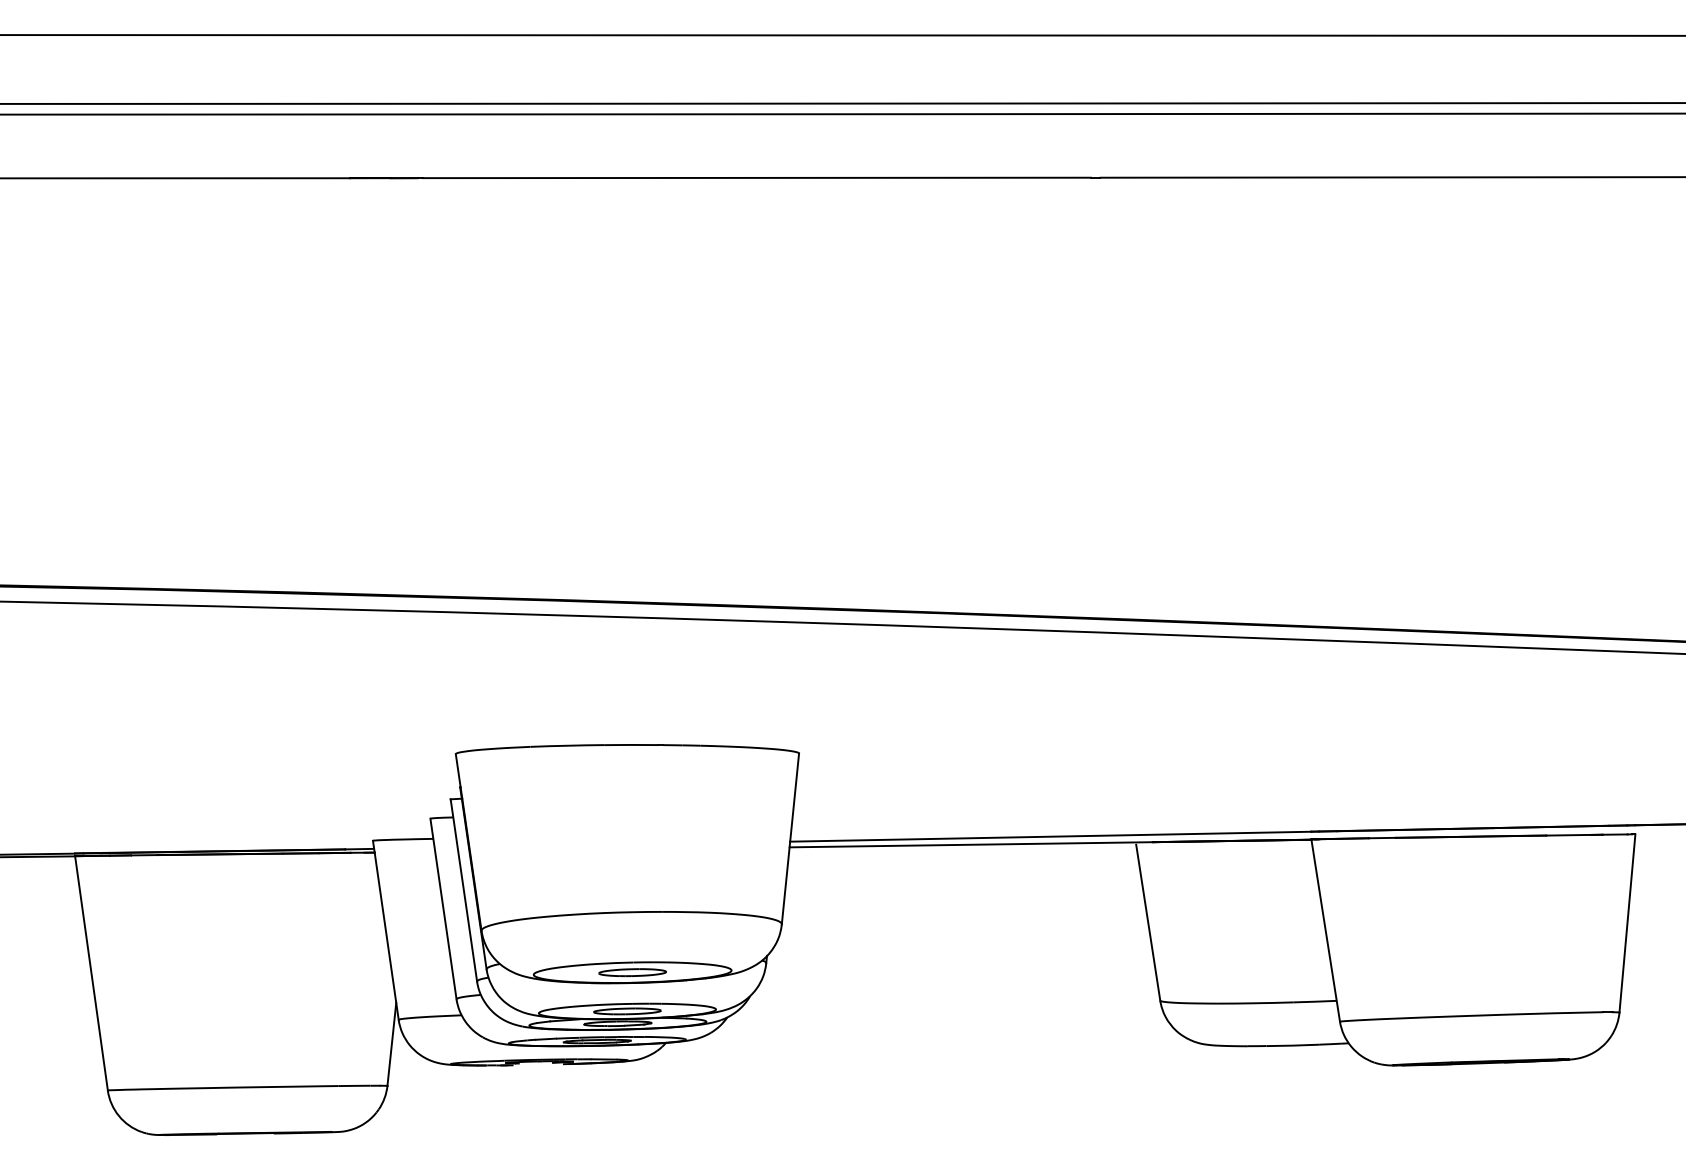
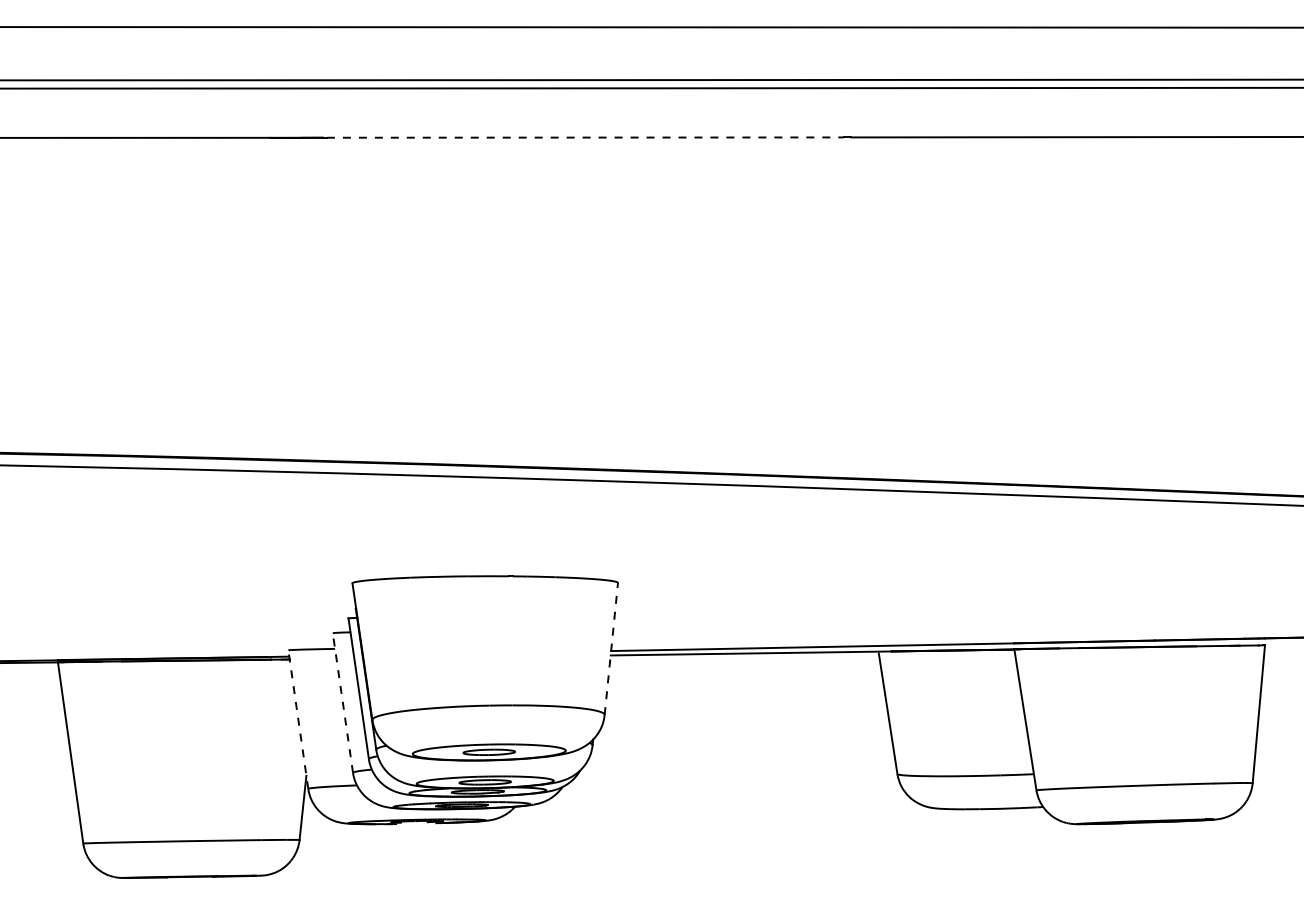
line: (757, 177) -> (585, 137), solid -> dashed
line: (790, 839) -> (611, 649), solid -> dashed
line: (443, 908) -> (342, 702), solid -> dashed
line: (385, 929) -> (298, 719), solid -> dashed

